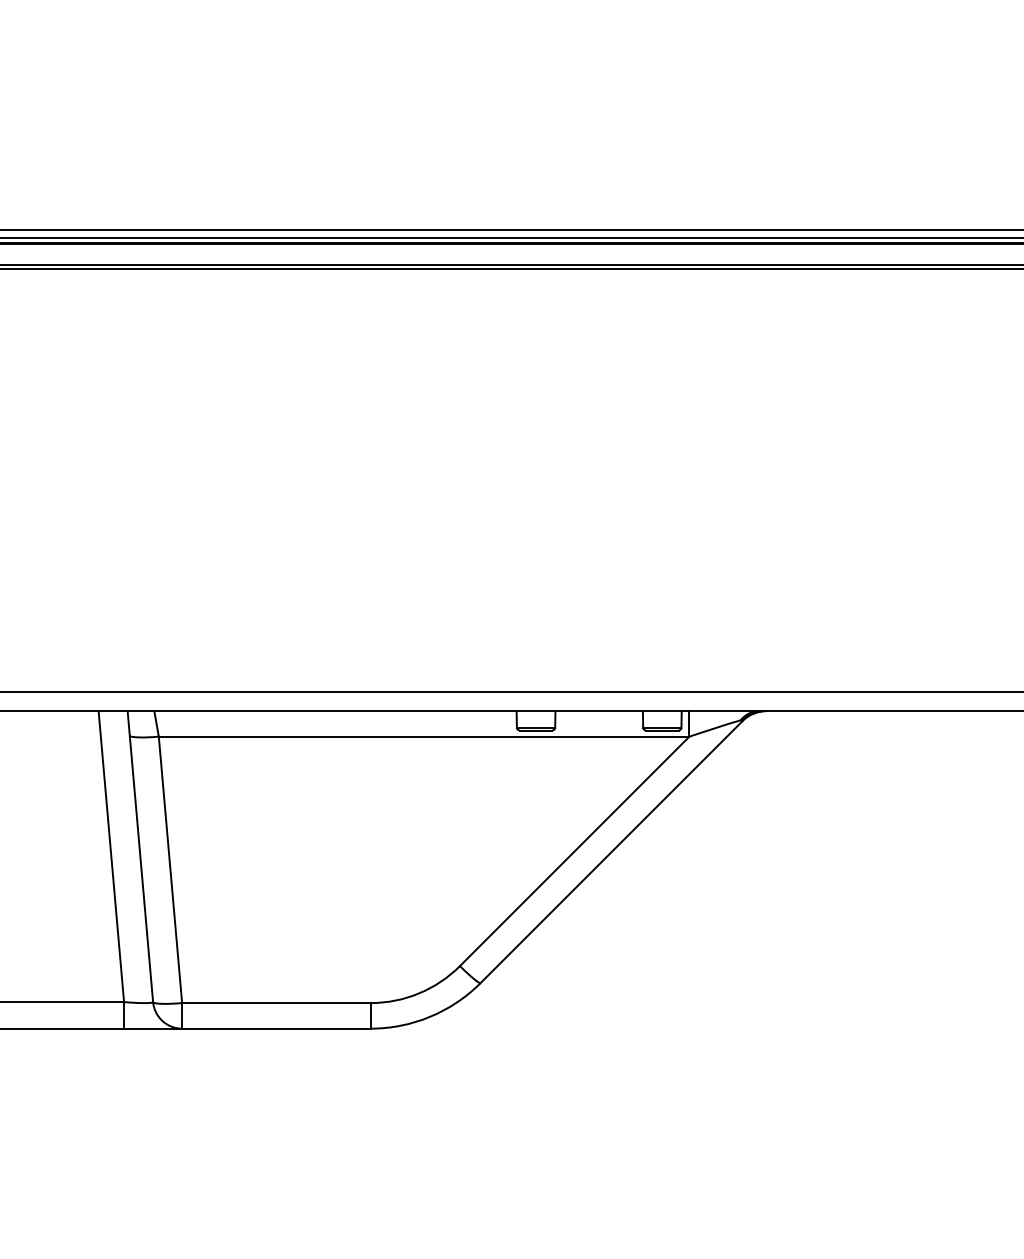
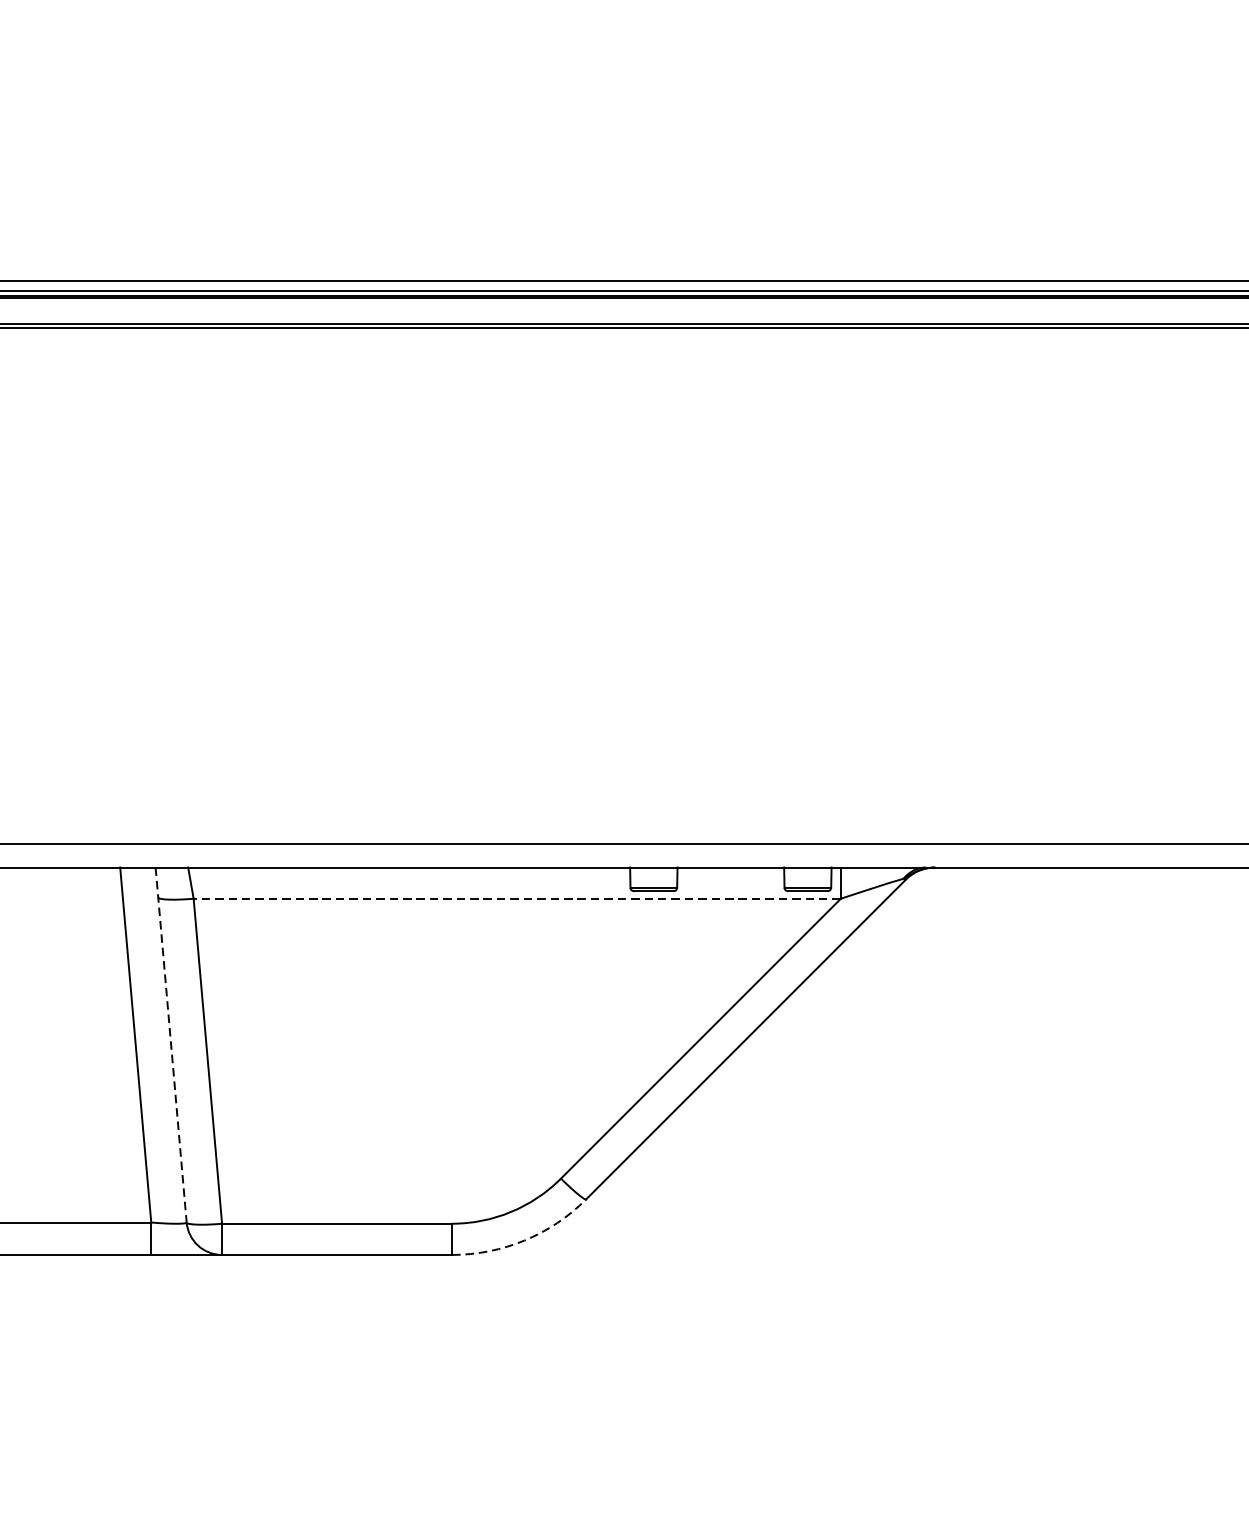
line: (423, 736) -> (516, 898), solid -> dashed
line: (140, 857) -> (171, 1046), solid -> dashed
arc: (430, 1016) -> (525, 1240), solid -> dashed

